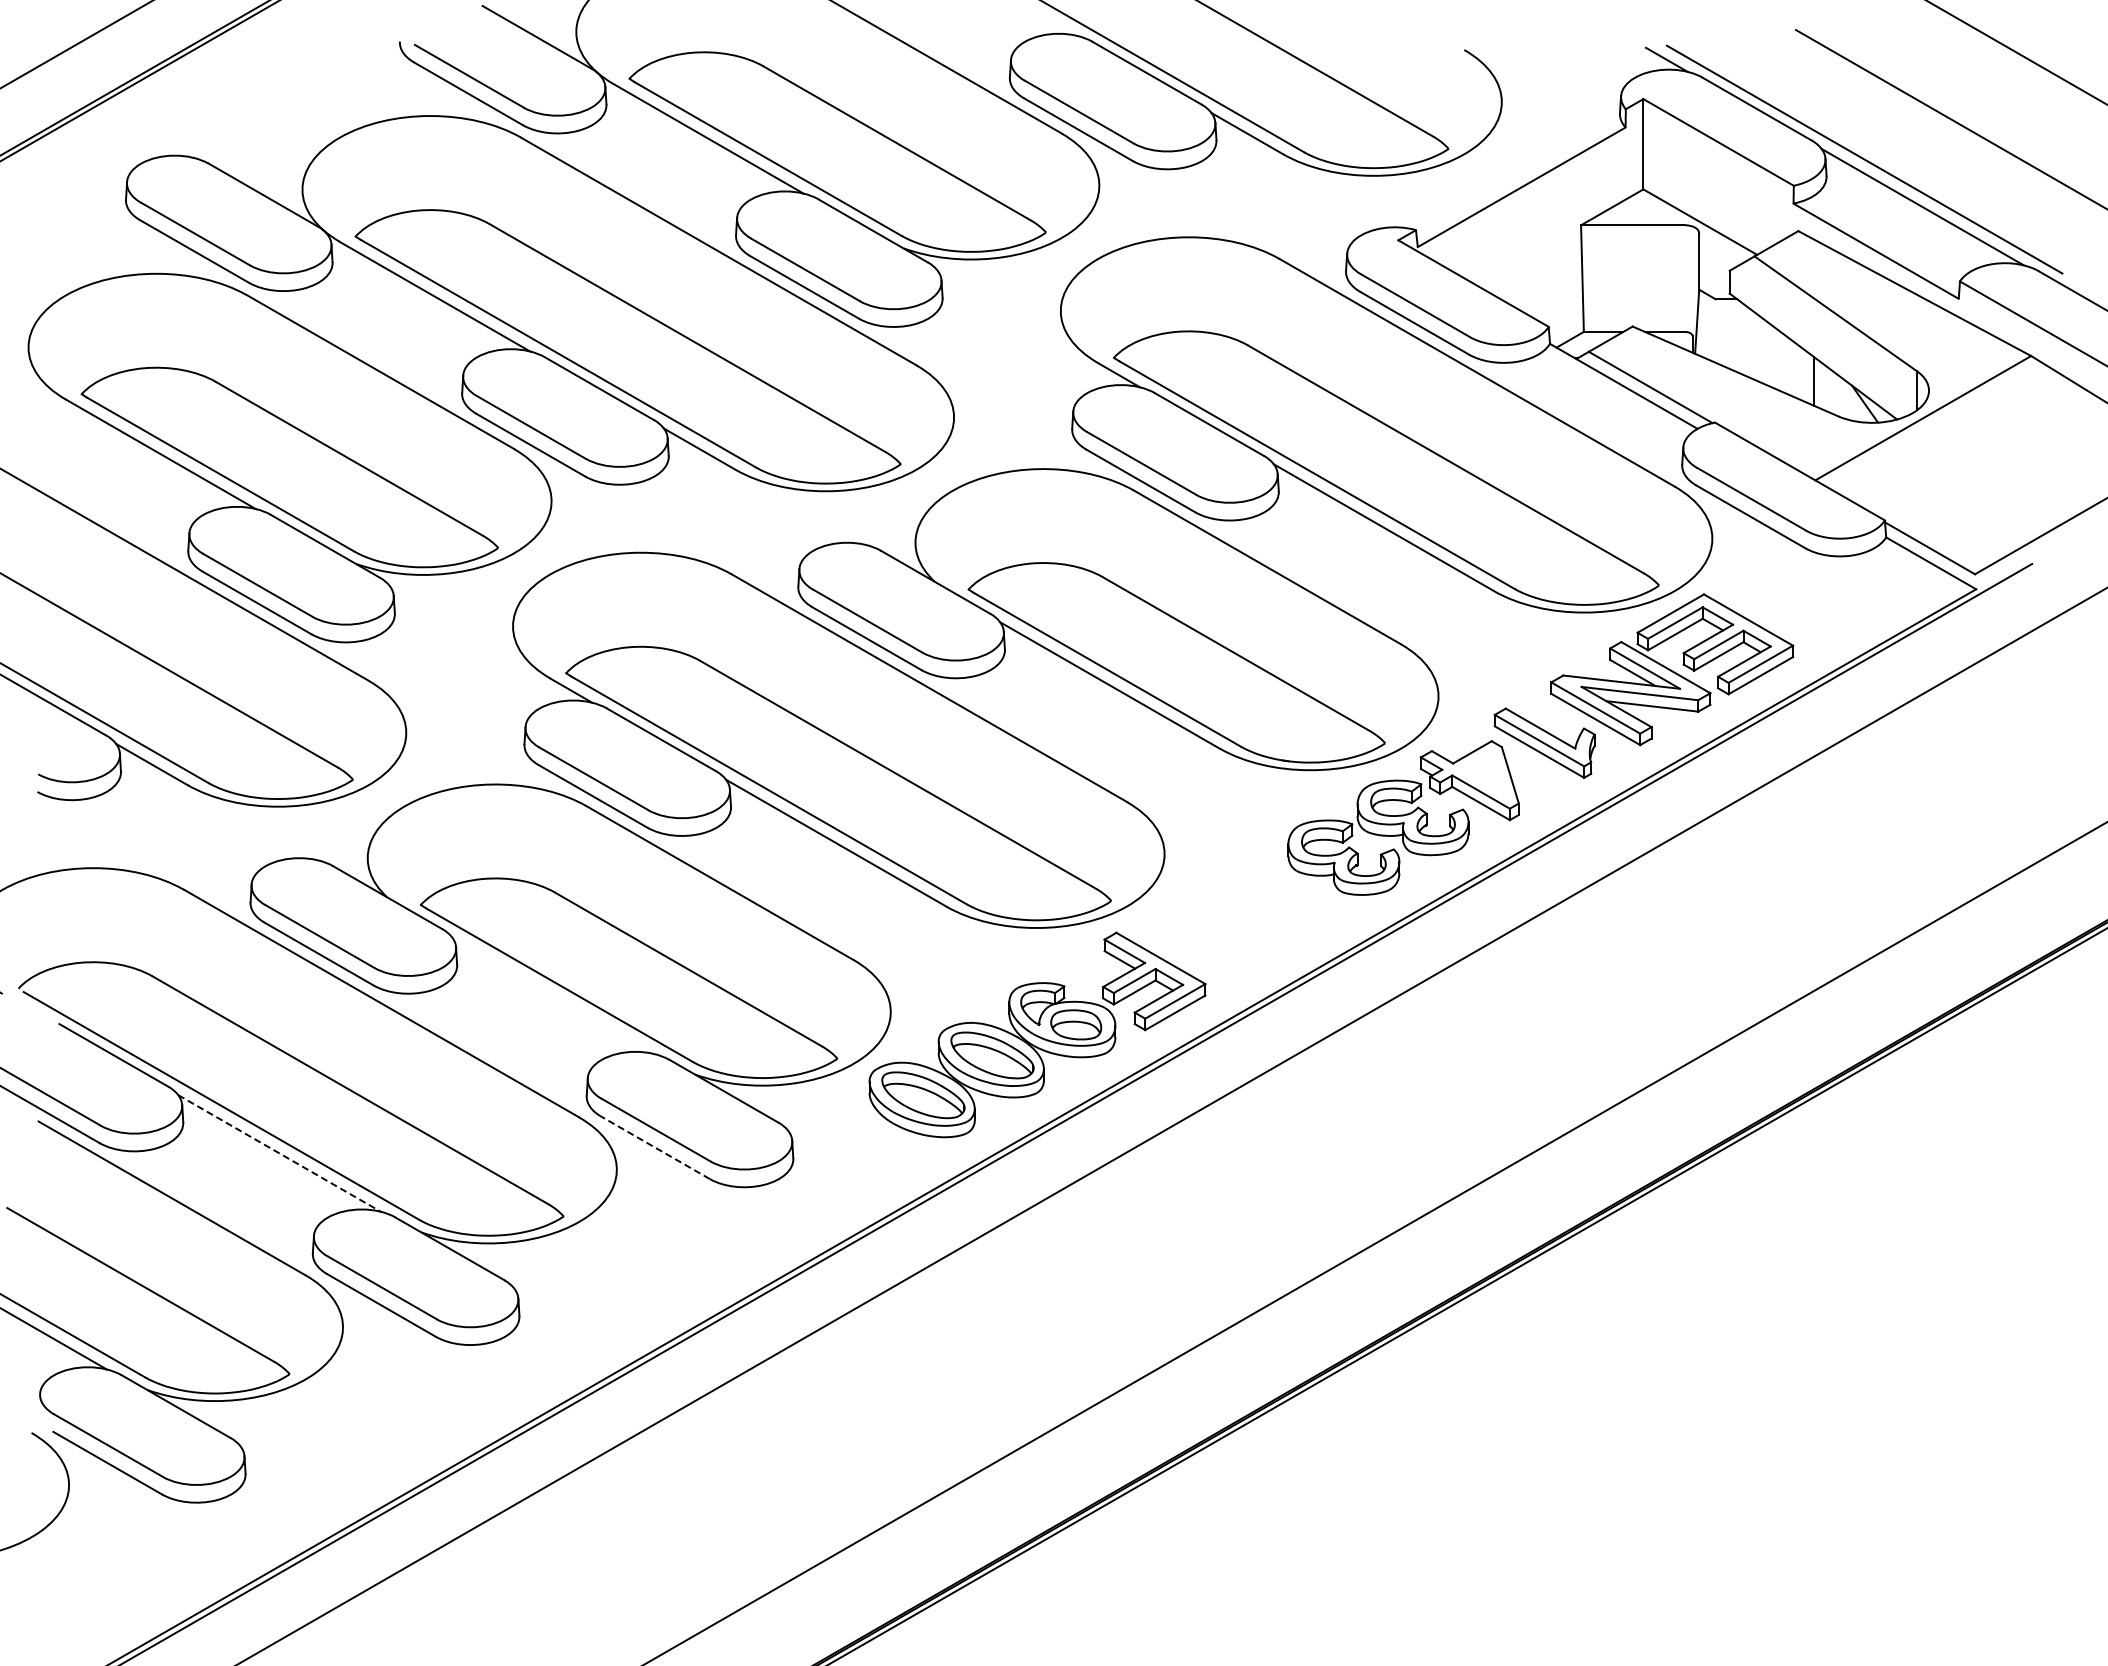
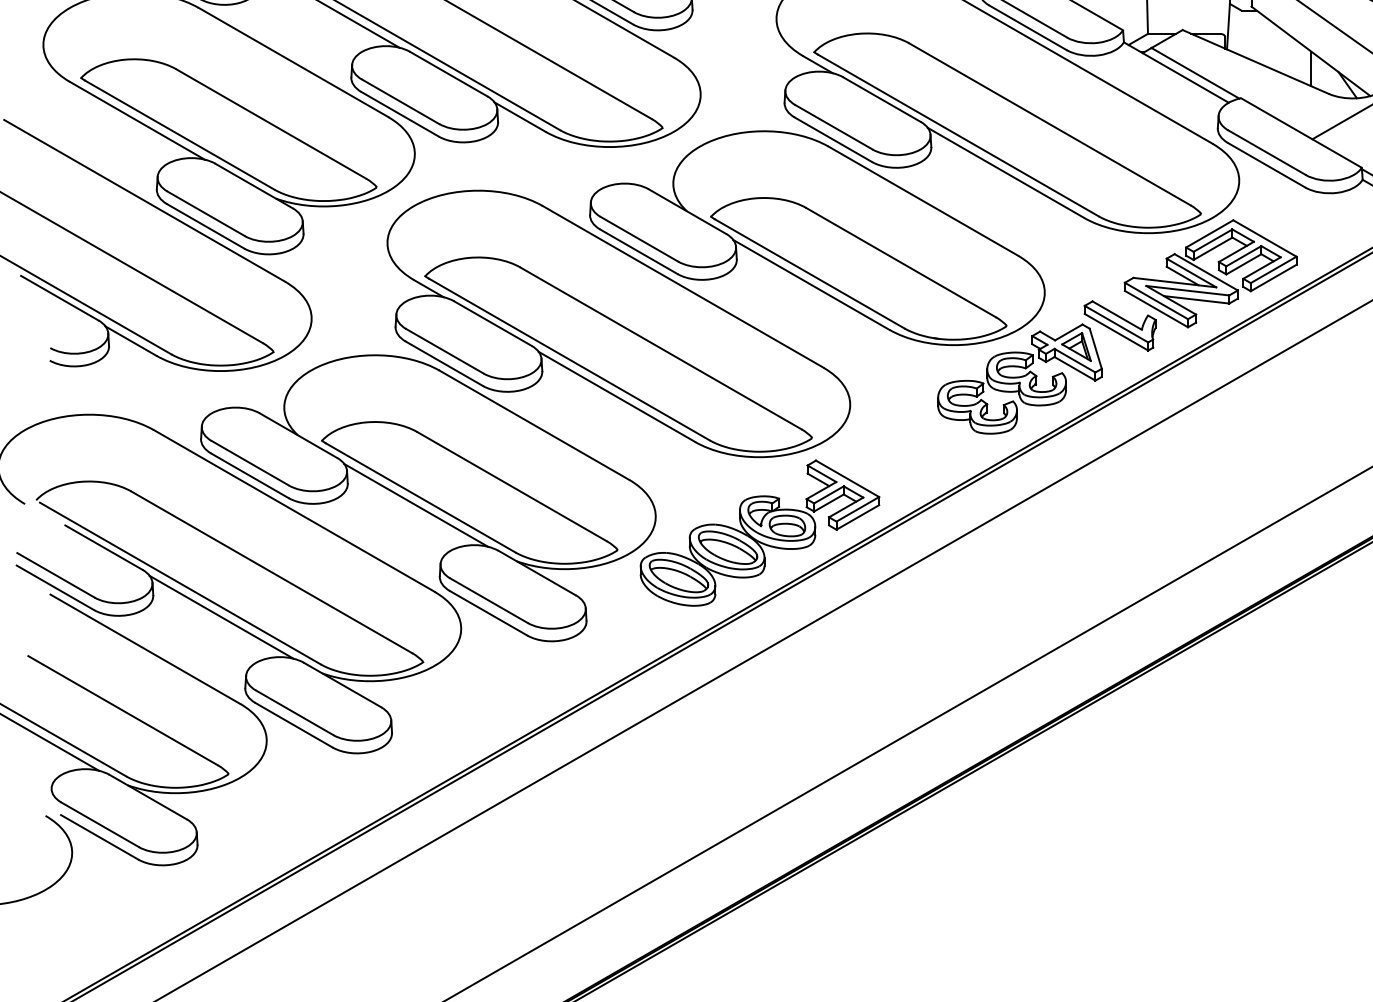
part: (1483, 772) -> (1076, 346), added
line: (553, 995) -> (416, 505), added
line: (655, 1147) -> (488, 613), dashed -> solid
line: (279, 1153) -> (221, 617), dashed -> solid

